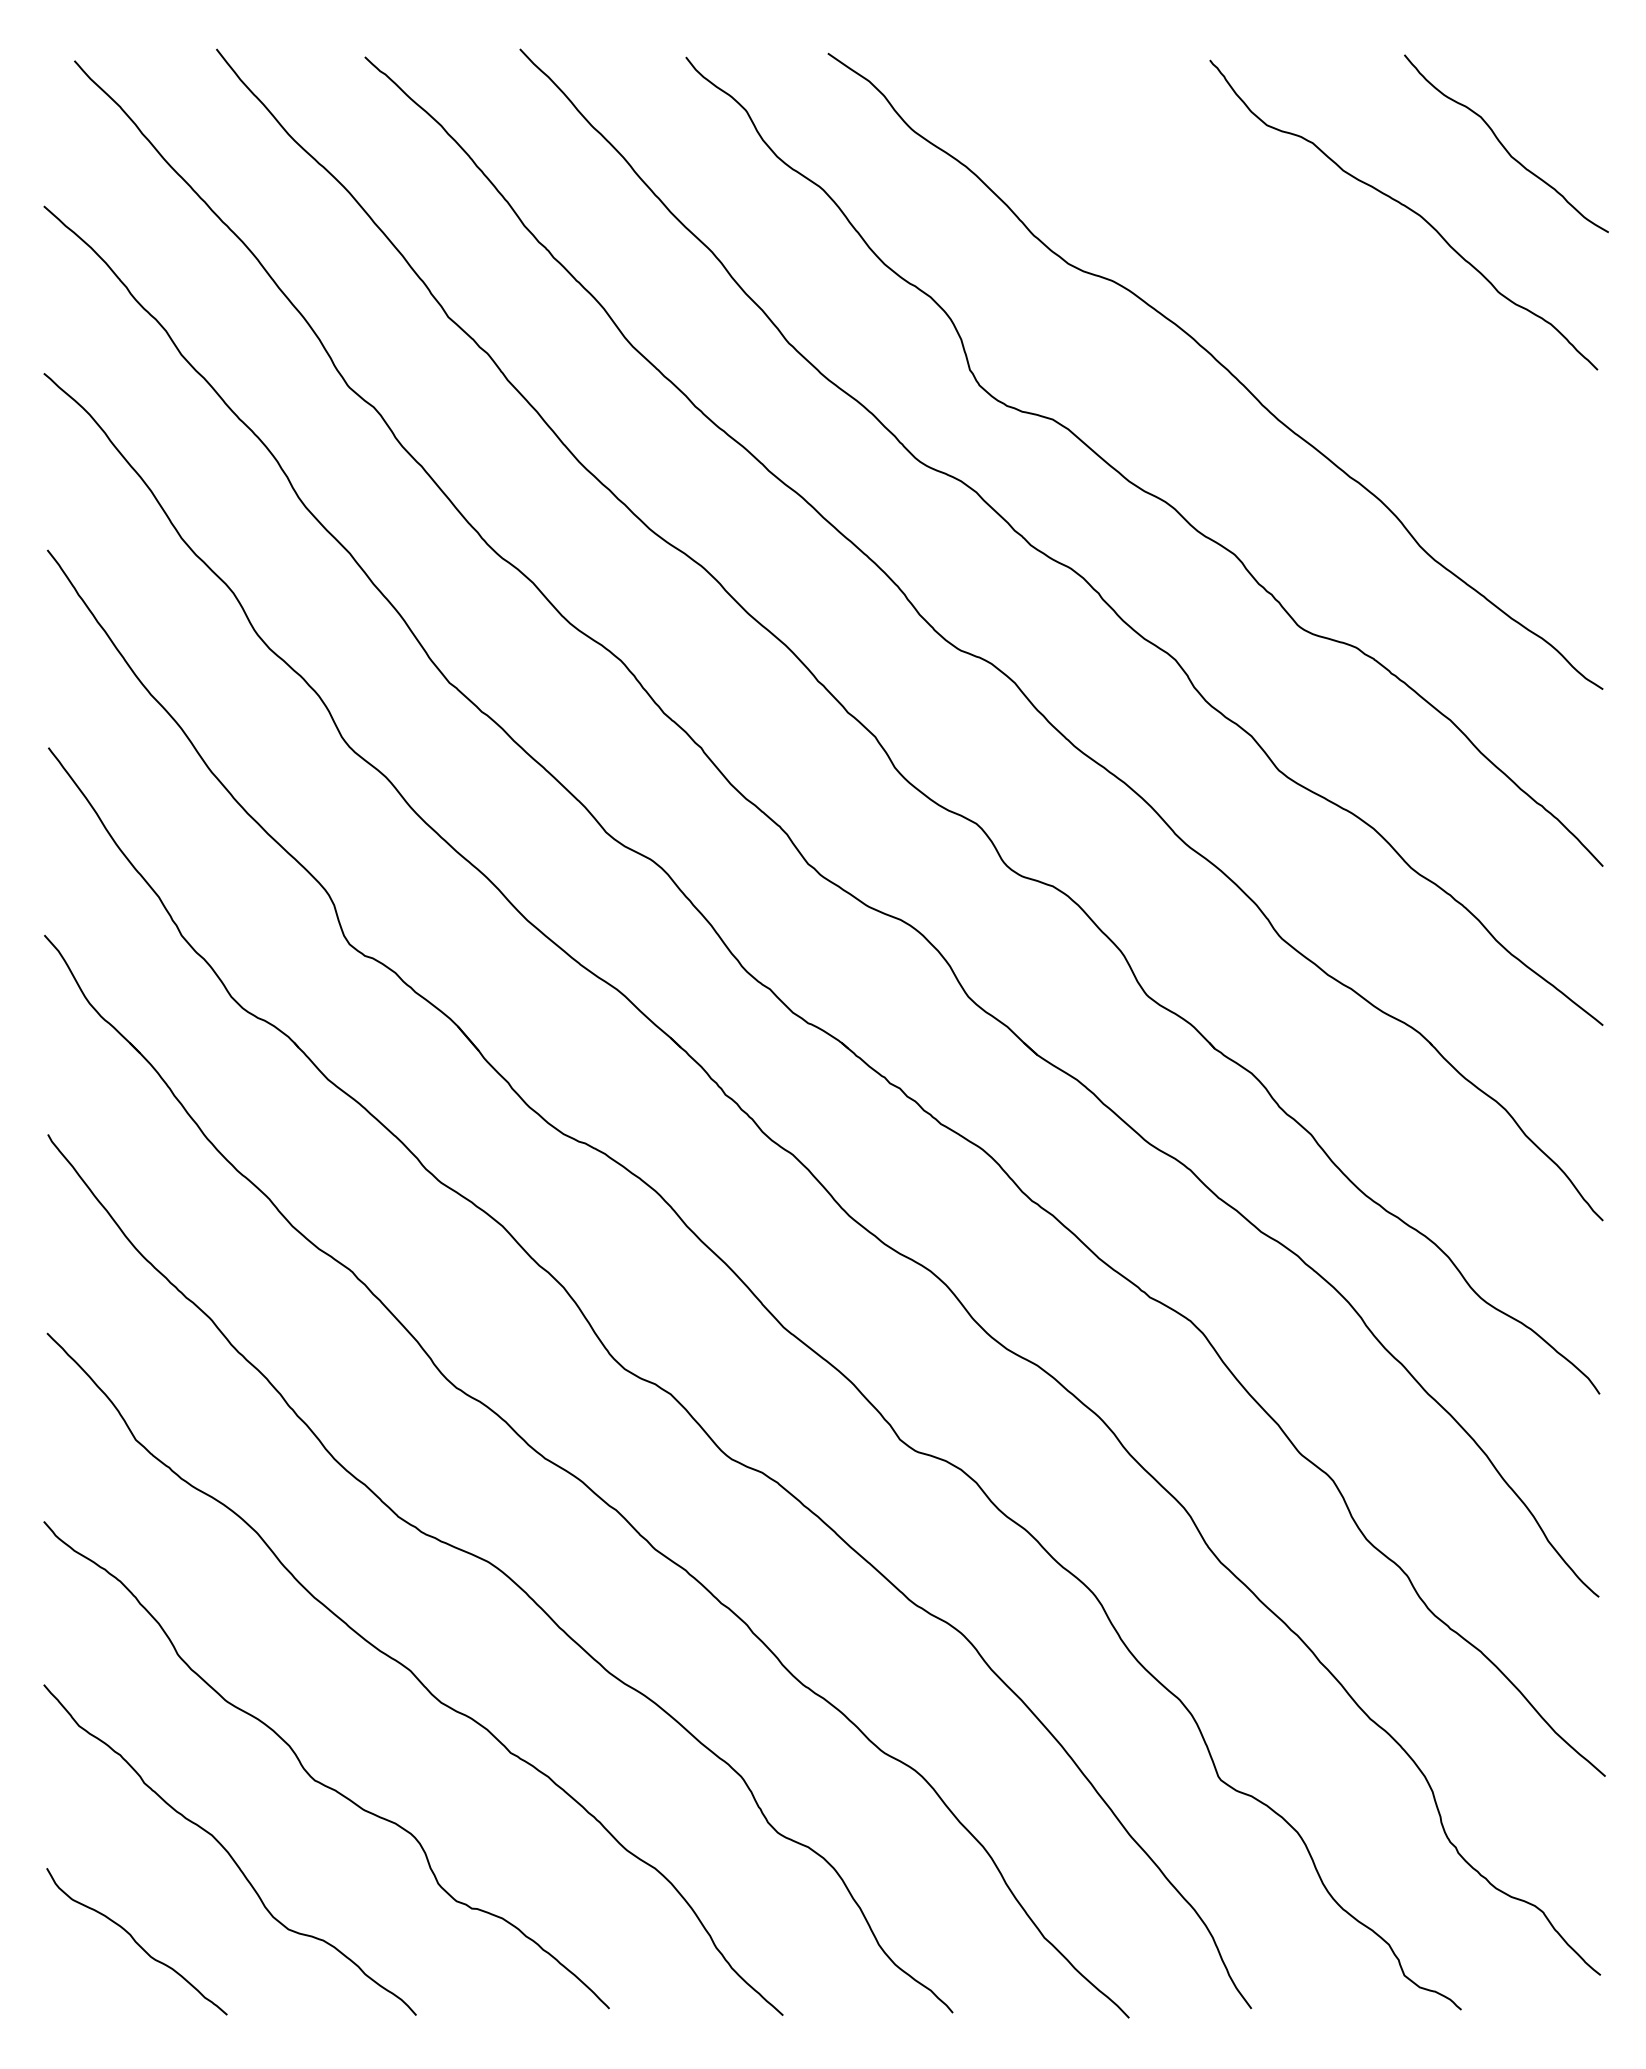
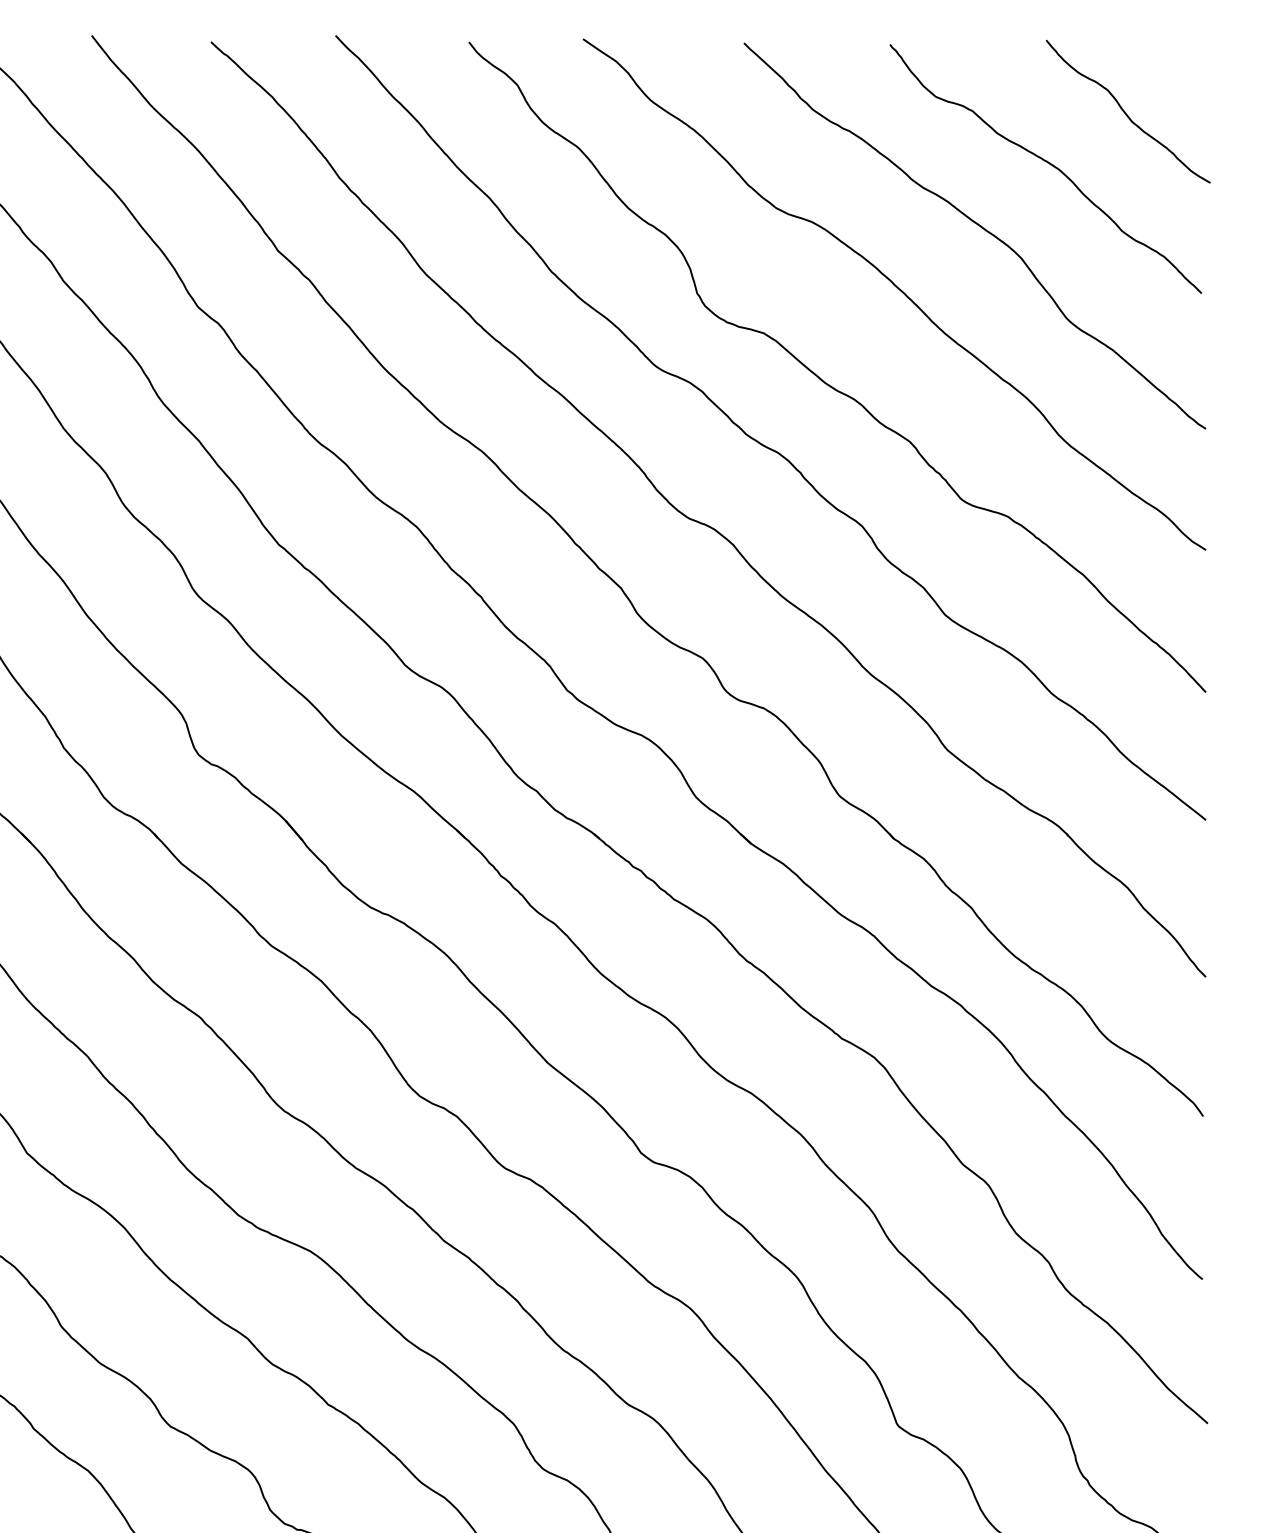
curve: (1323, 288) -> (981, 227), added

